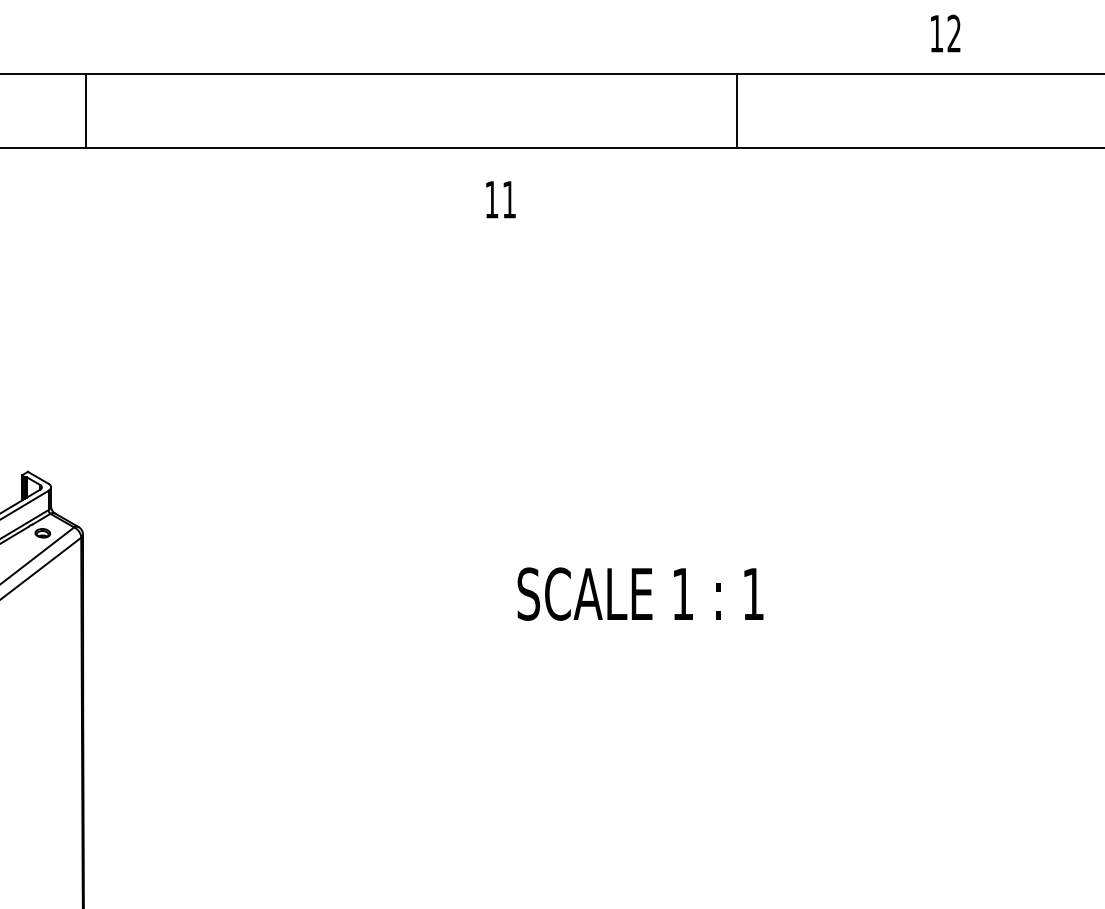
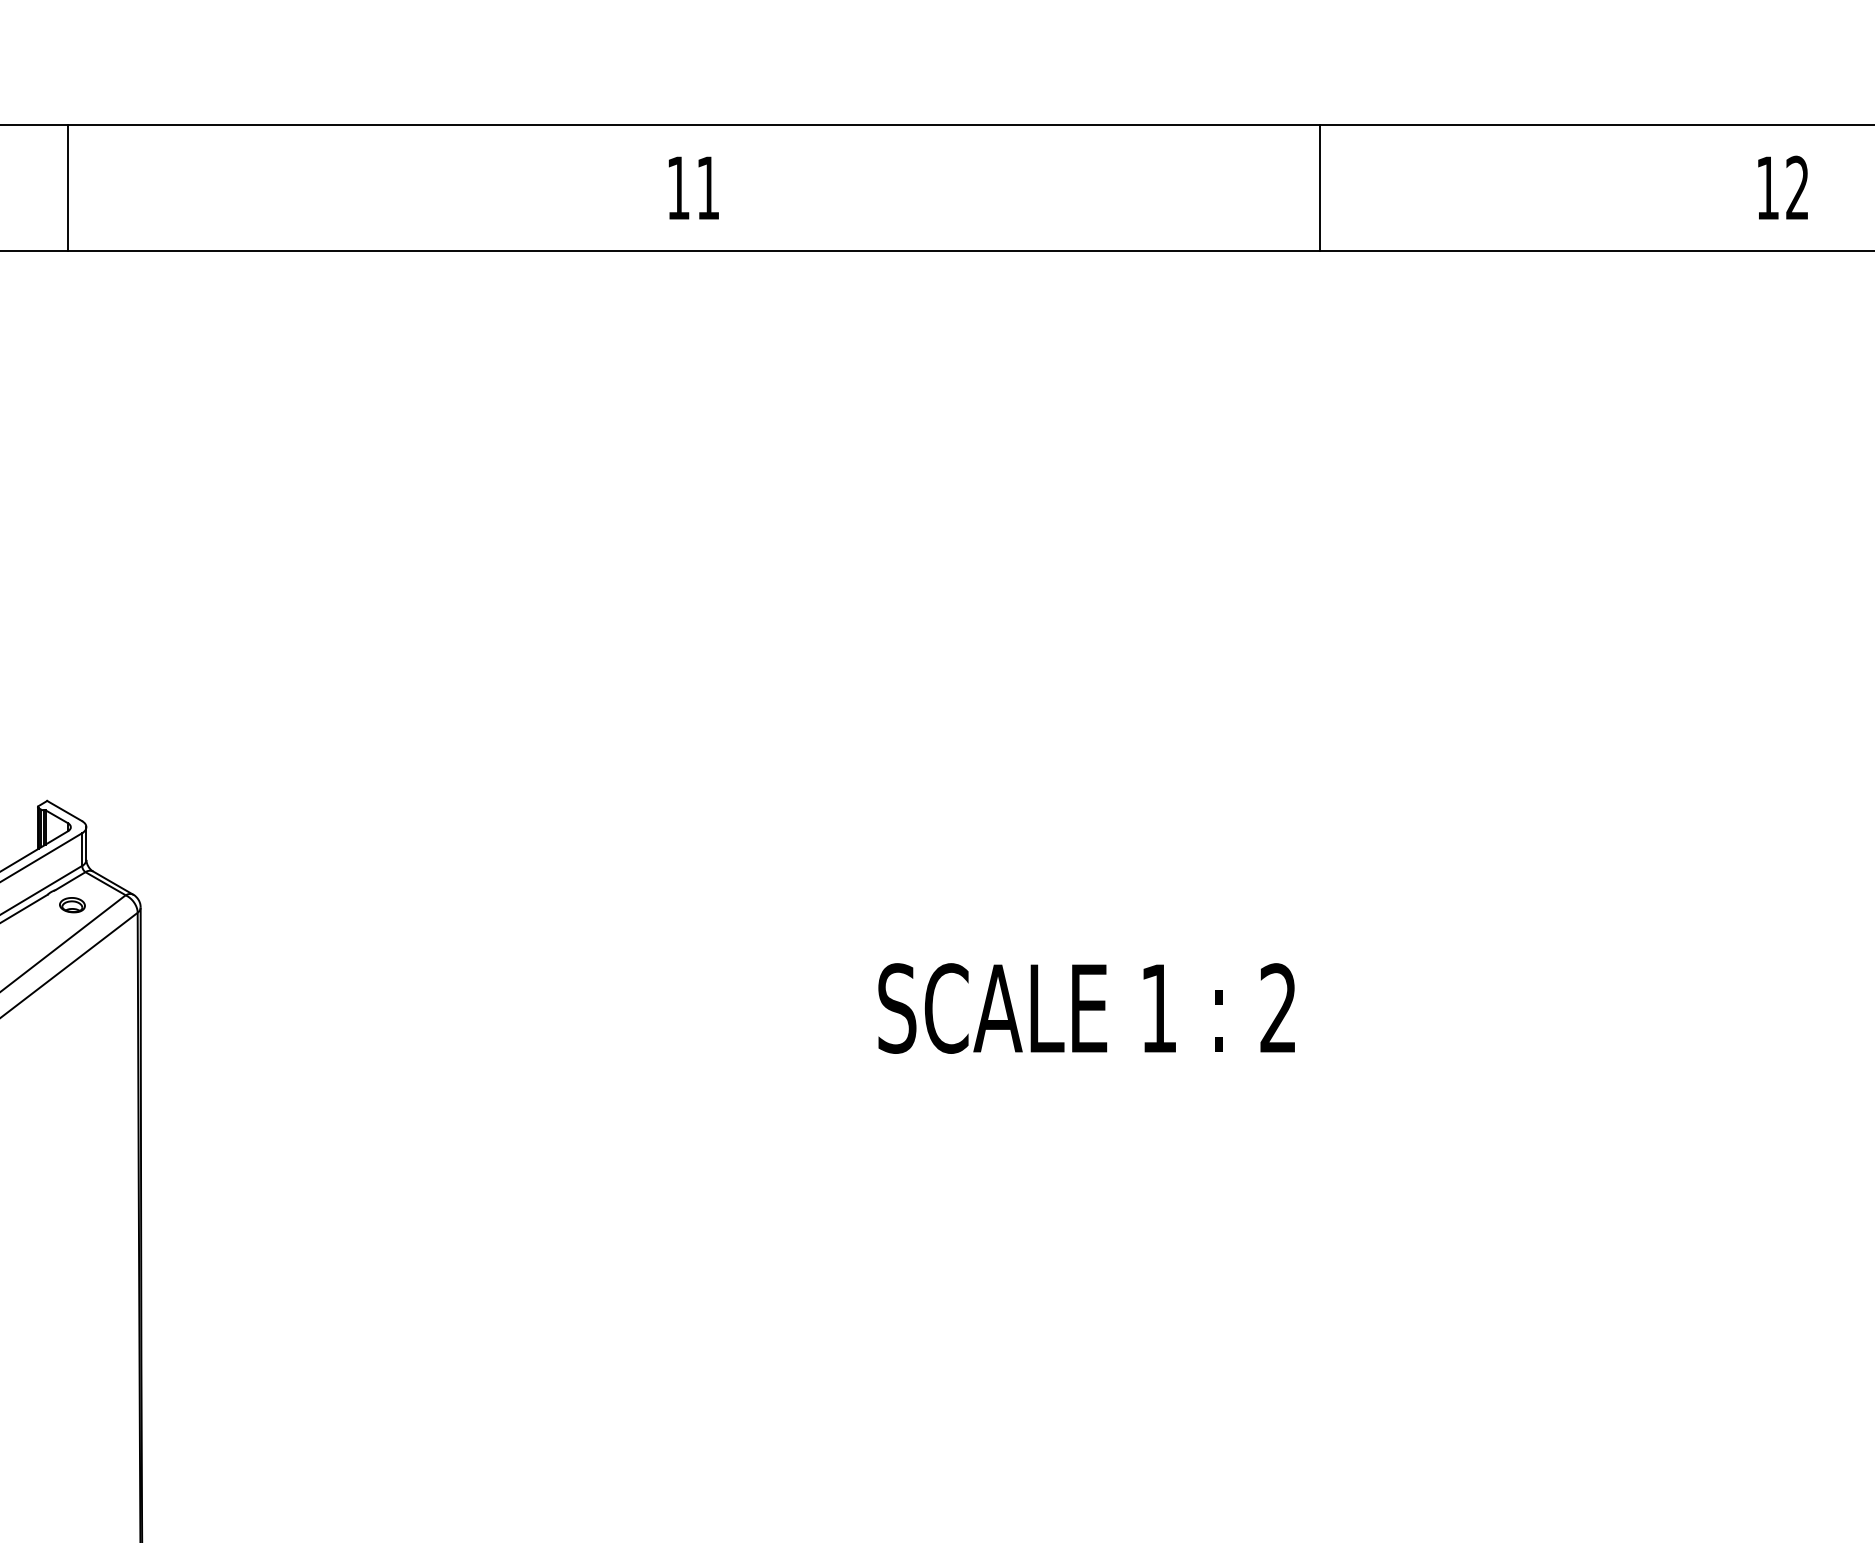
text: (945, 33) -> (1782, 187), moved
line: (86, 110) -> (68, 187), moved
line: (737, 110) -> (1321, 187), moved
text: (500, 199) -> (693, 187), moved
text: (752, 593) -> (1276, 1007), 1 -> 2

